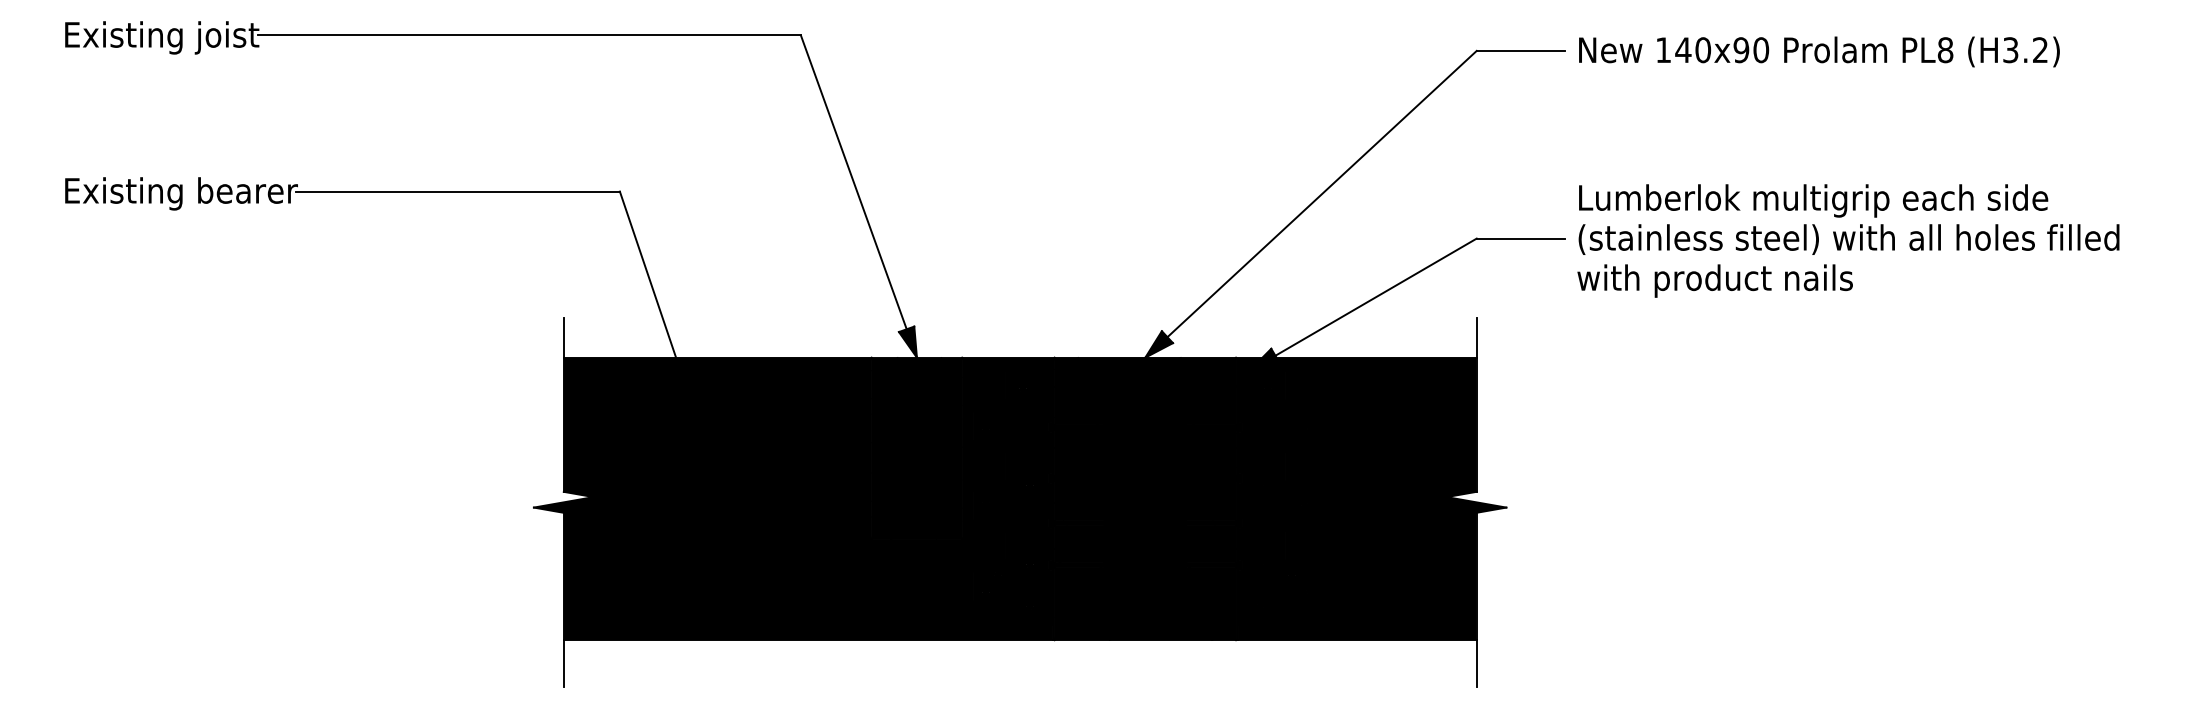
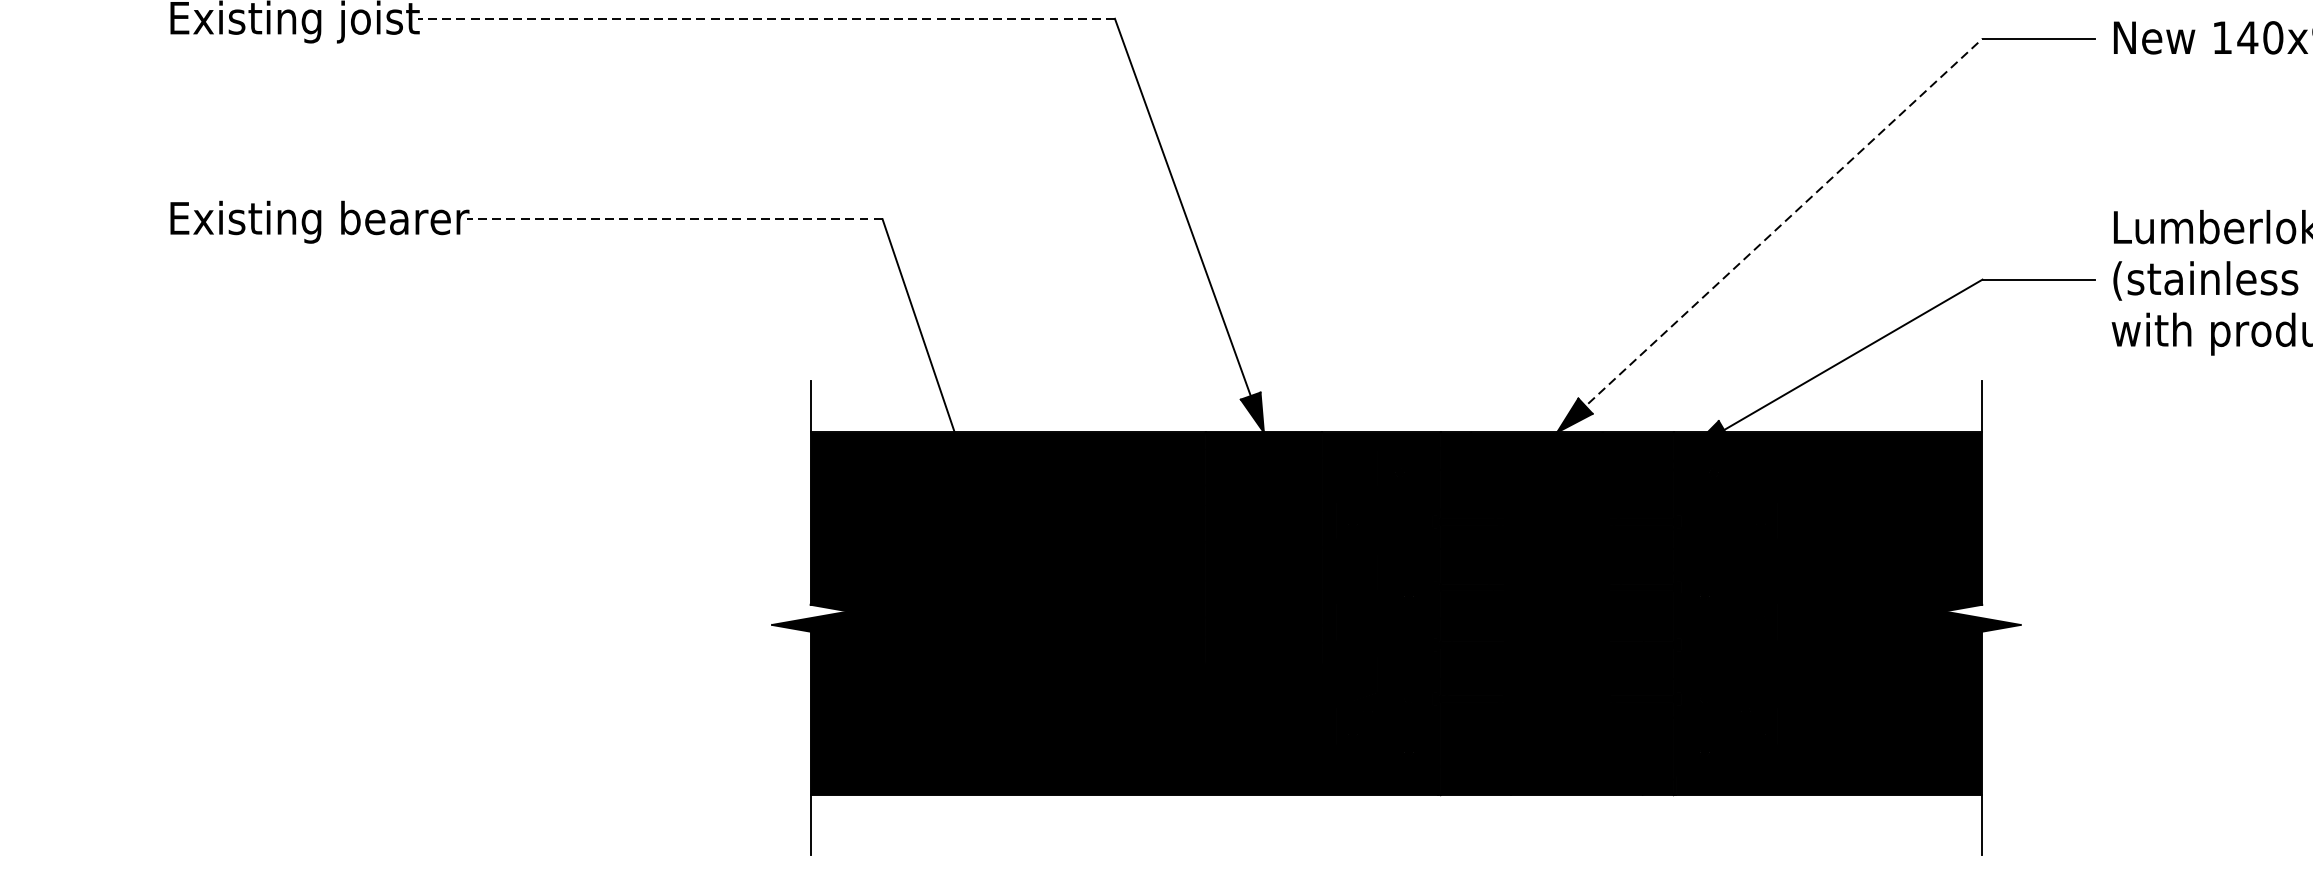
line: (529, 35) -> (766, 18), solid -> dashed
line: (458, 191) -> (675, 219), solid -> dashed
line: (1311, 204) -> (1770, 235), solid -> dashed

